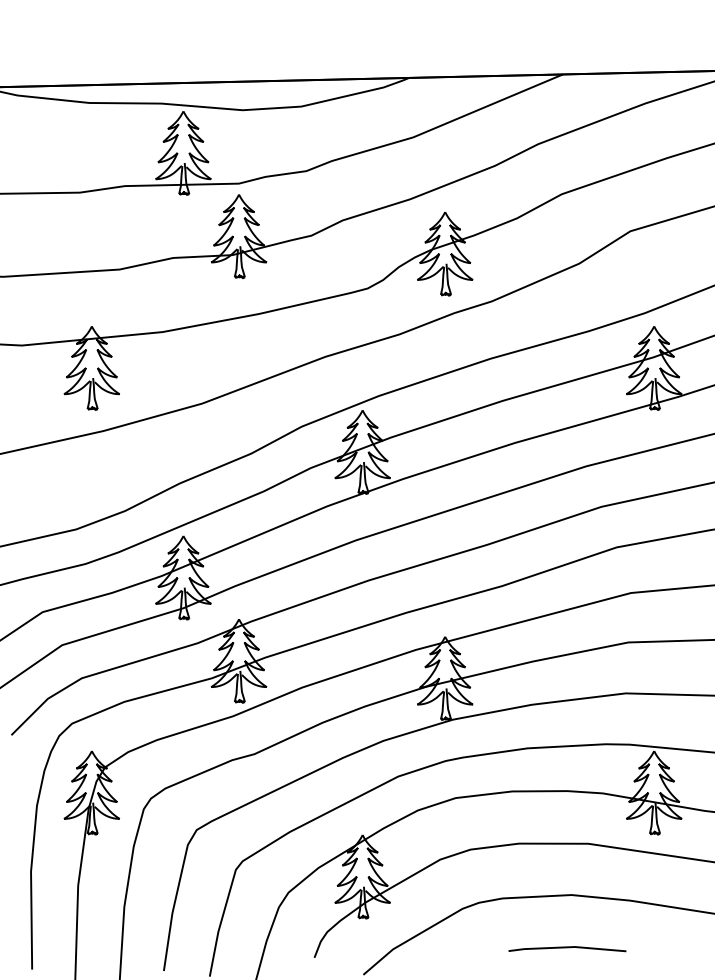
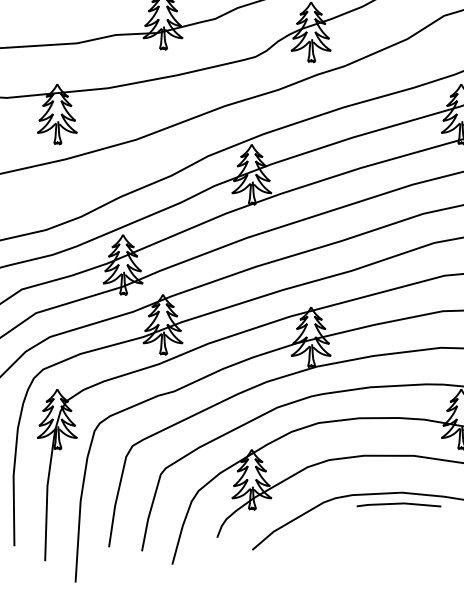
line: (567, 948) -> (398, 504), moved

